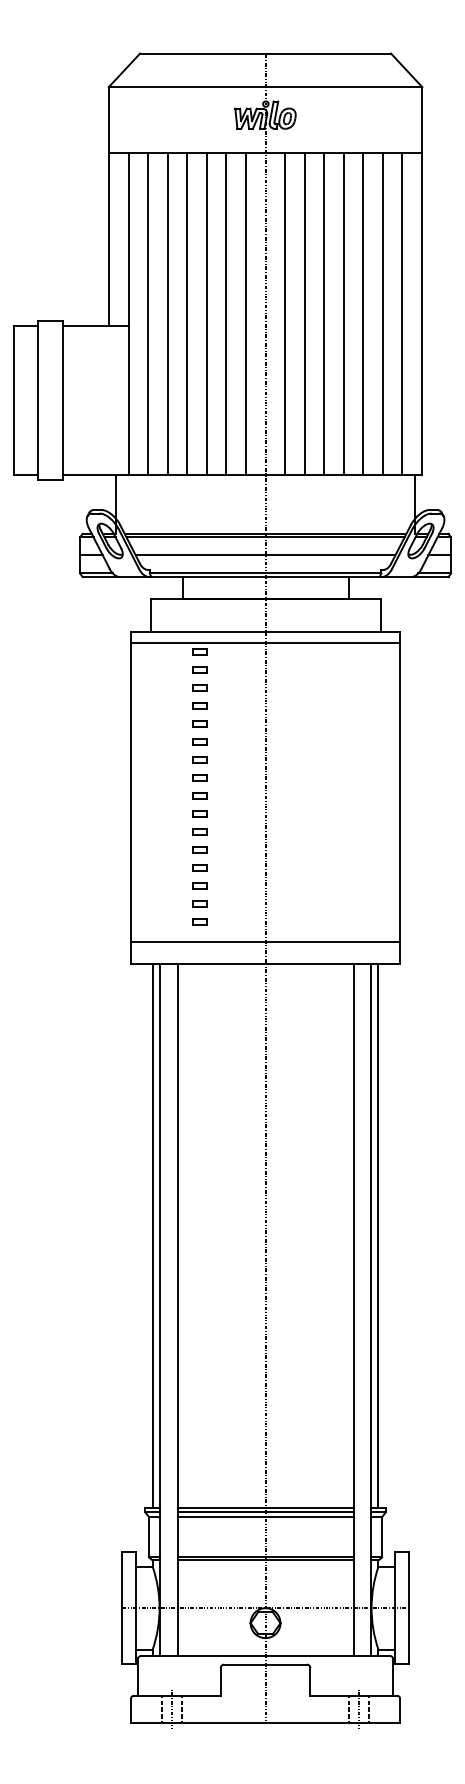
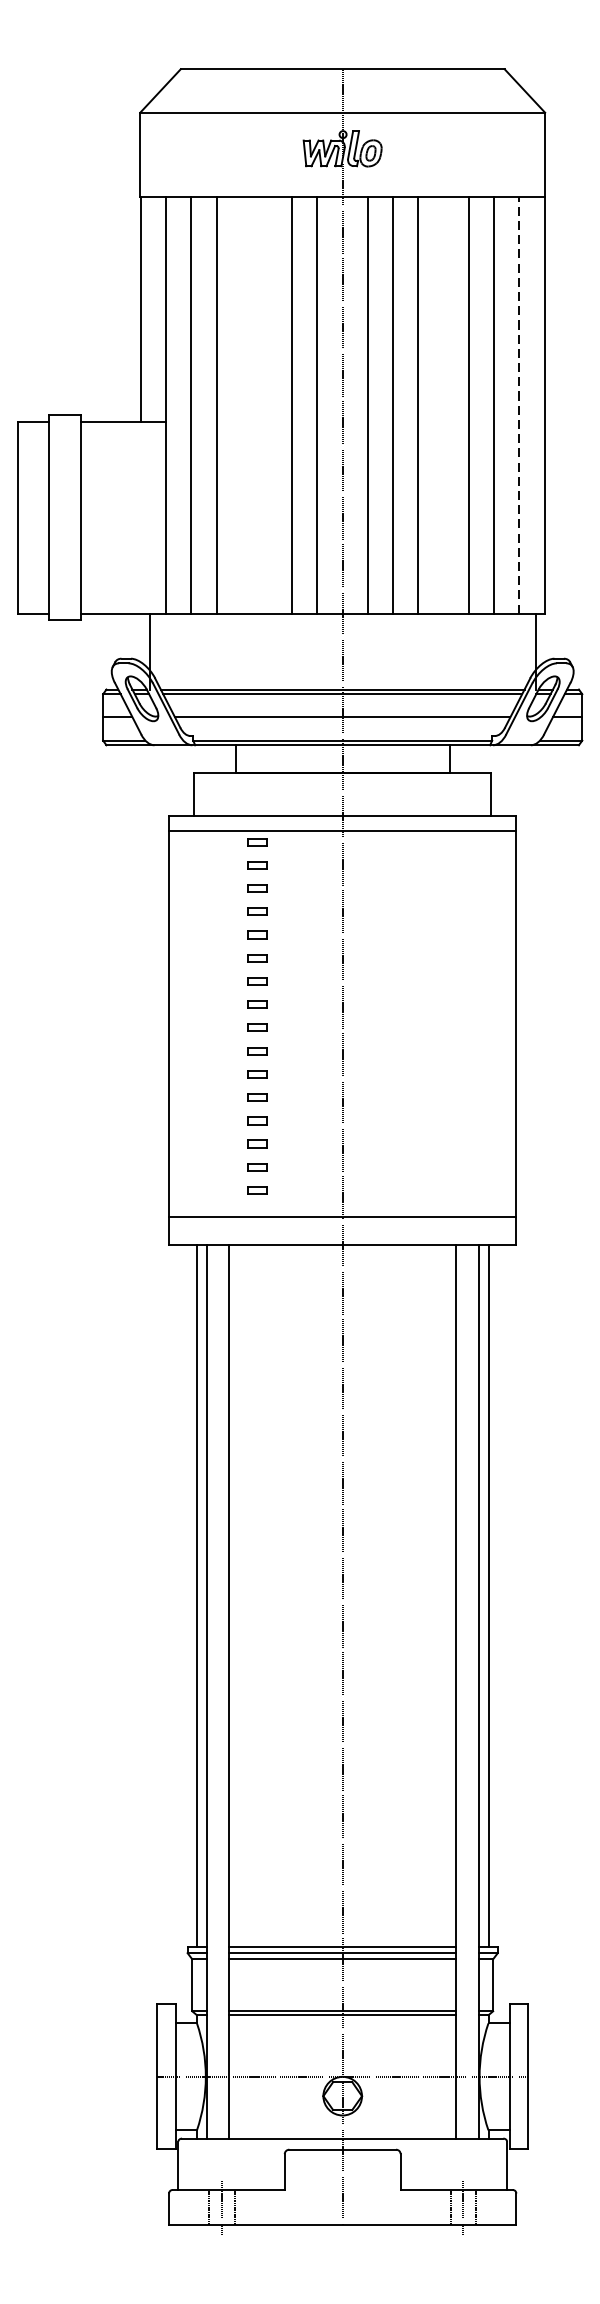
line: (187, 313) -> (241, 404), removed
line: (207, 313) -> (267, 404), removed
line: (343, 313) -> (443, 404), removed
line: (402, 313) -> (519, 404), solid -> dashed

